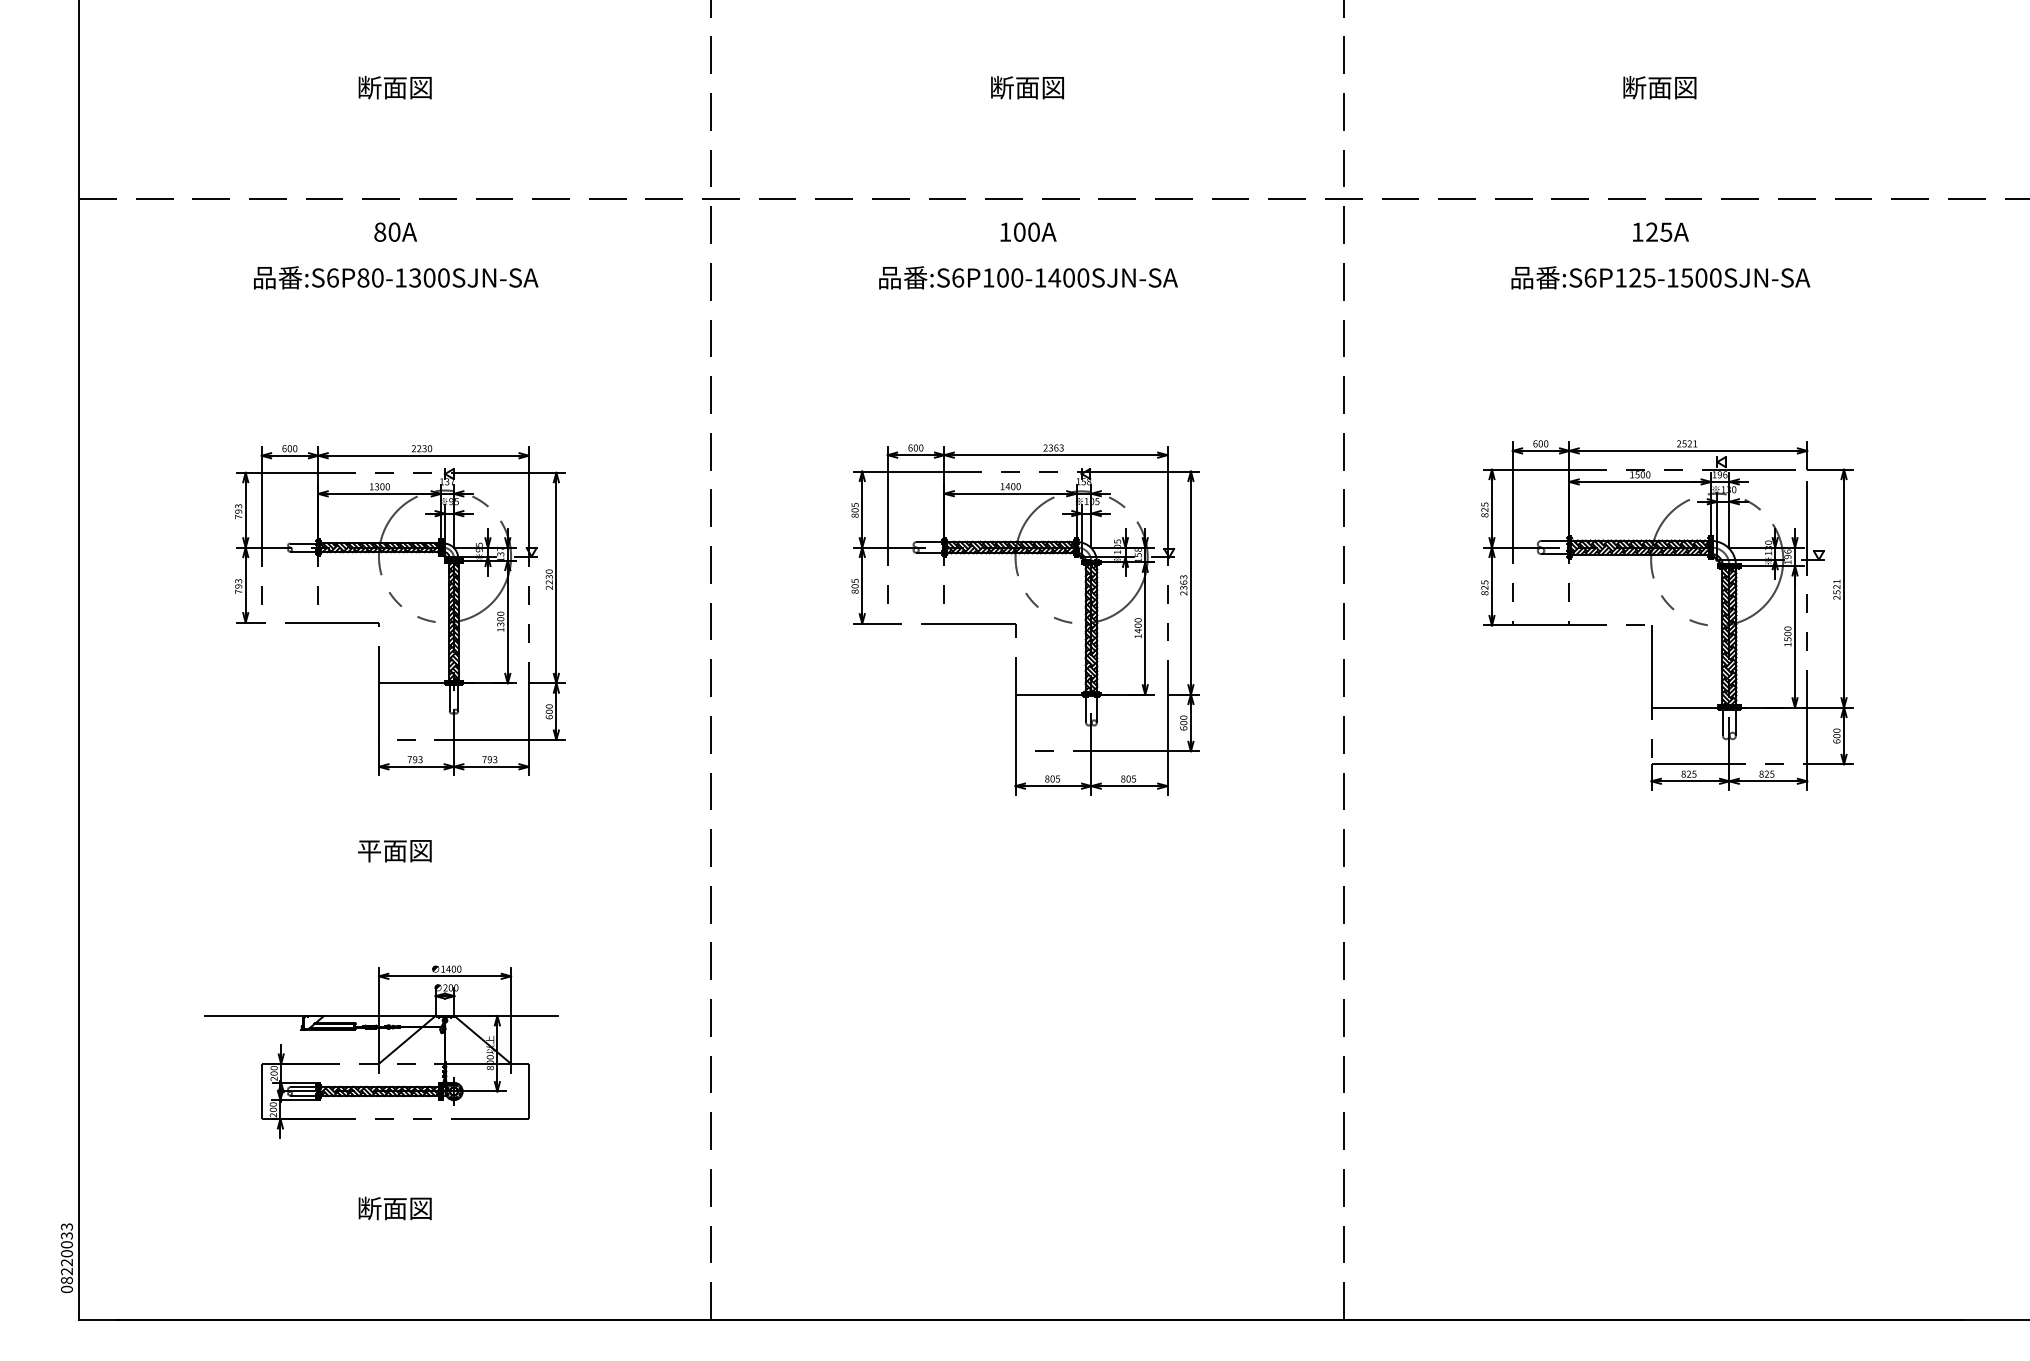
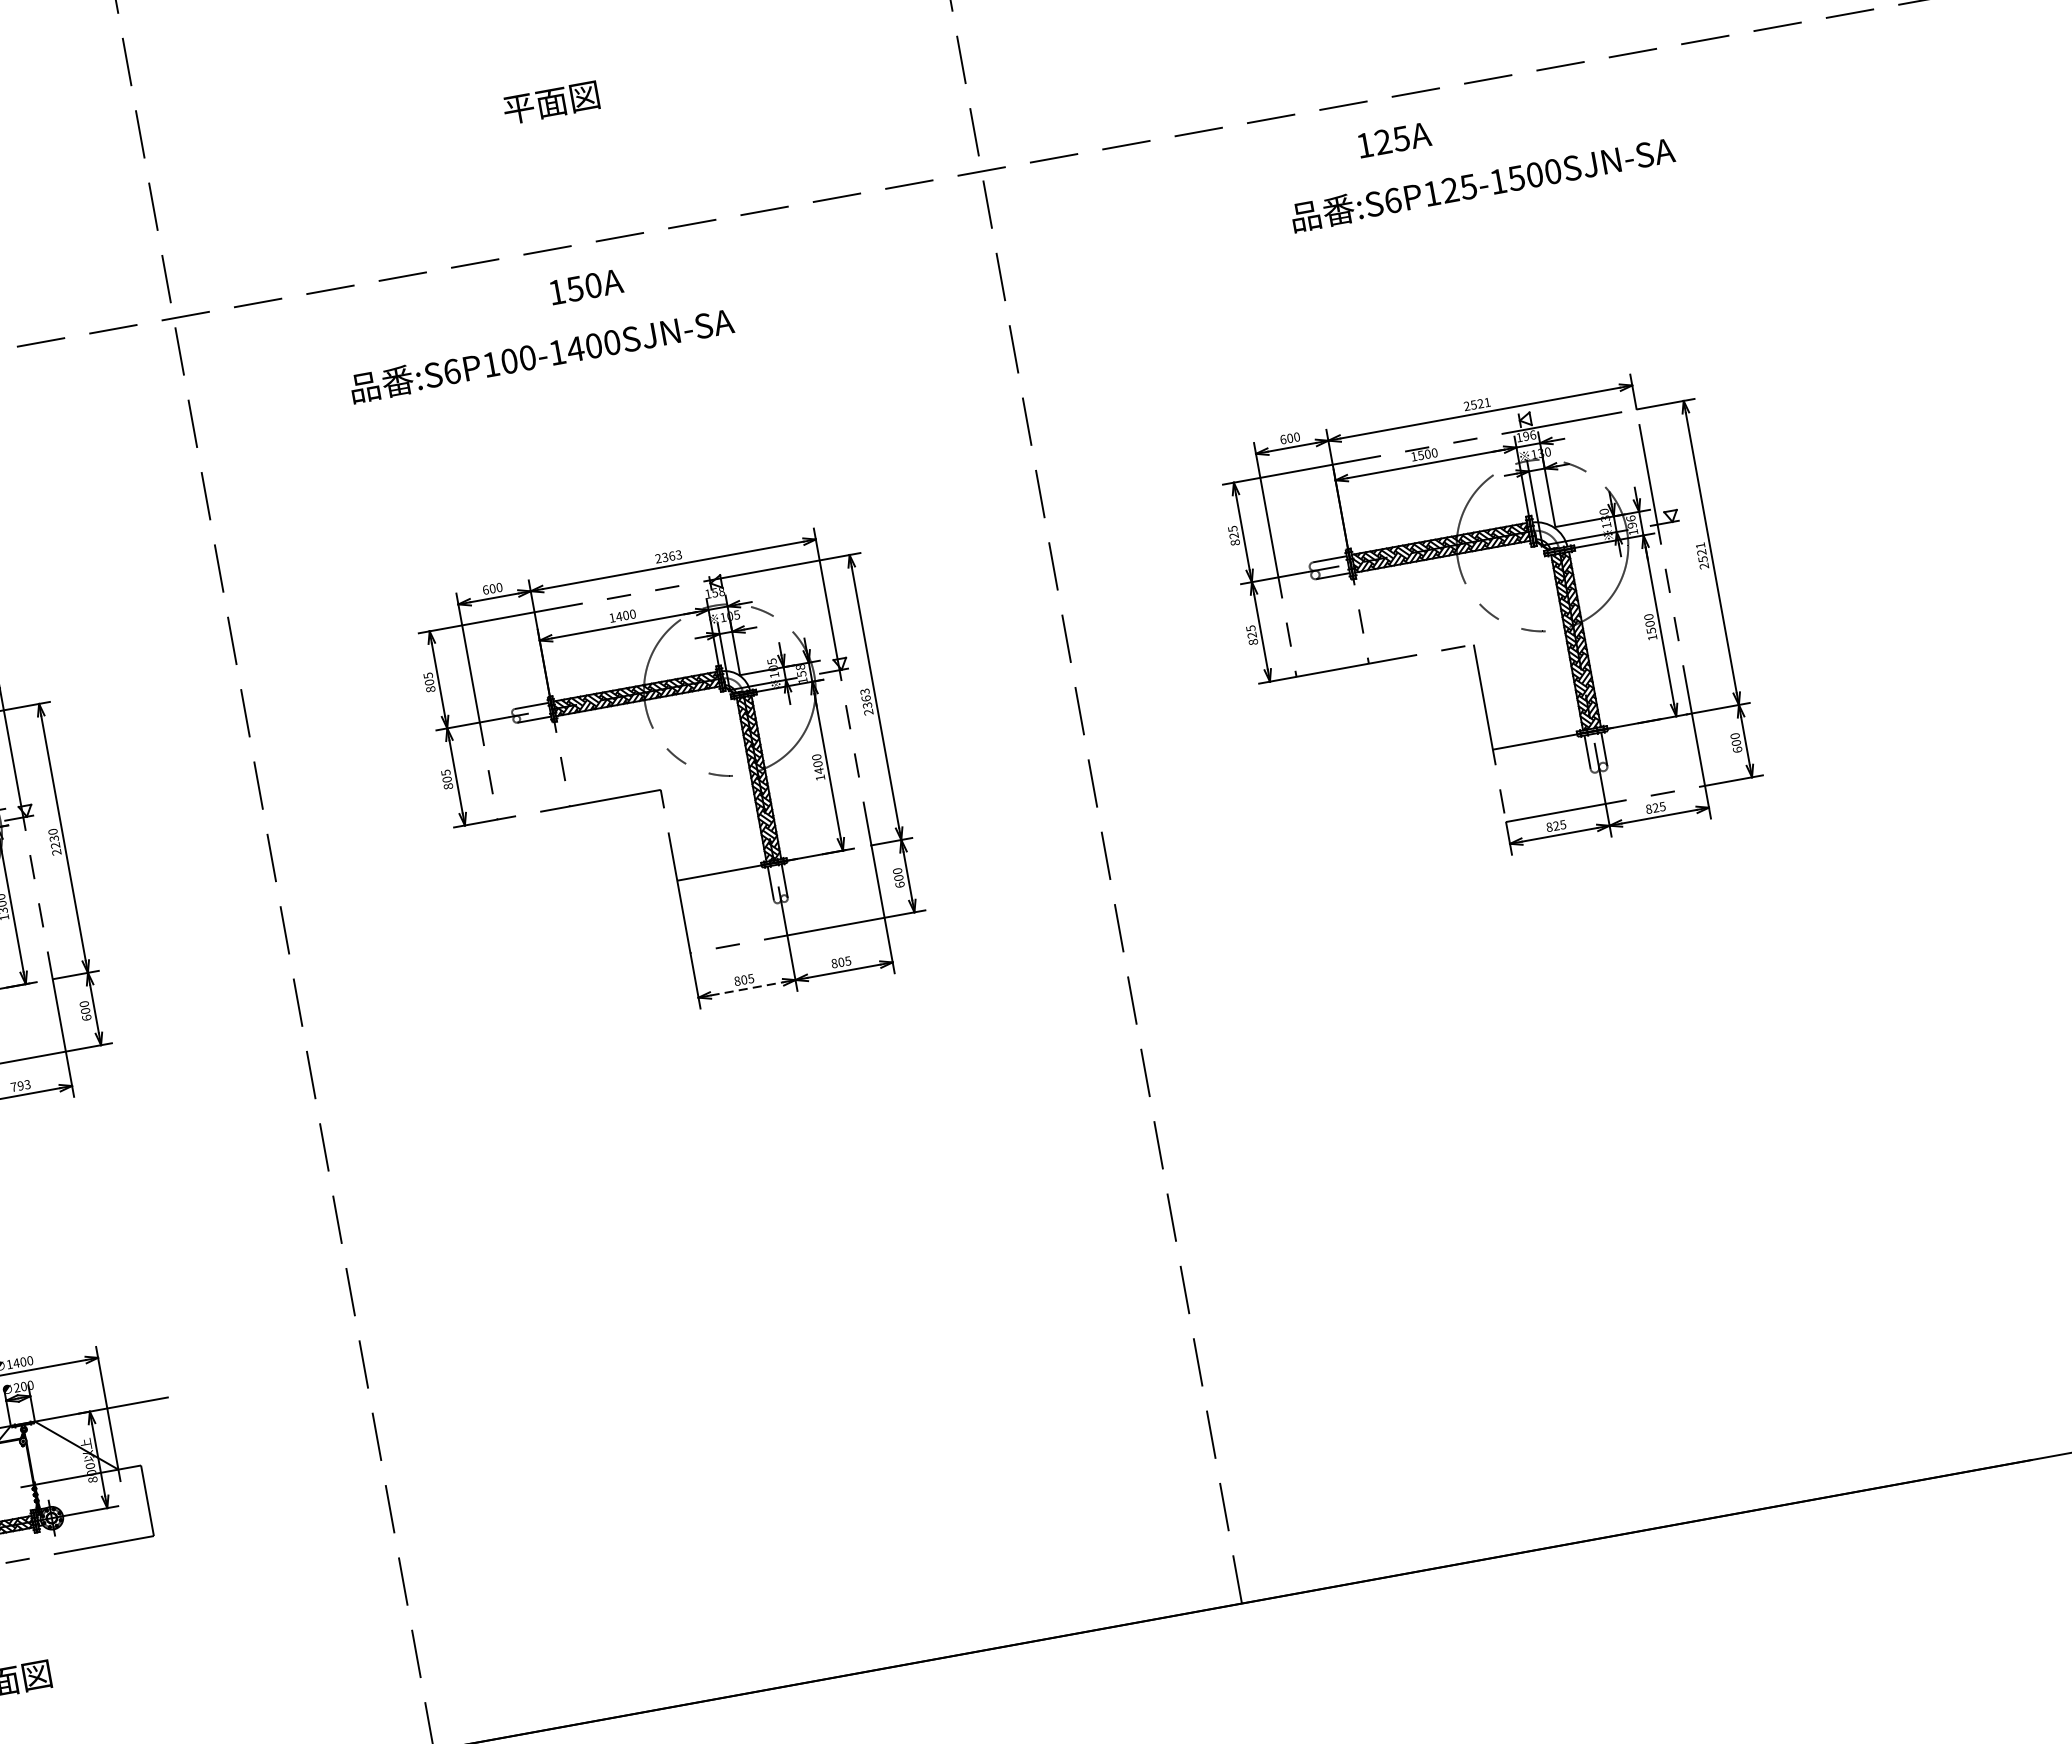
text: (1001, 87) -> (518, 108), 断面図 -> 平面図
text: (1019, 231) -> (574, 288), 100A -> 150A
text: (1028, 277) -> (542, 354), moved
text: (1660, 277) -> (1482, 183), moved
line: (1053, 786) -> (747, 989), solid -> dashed

